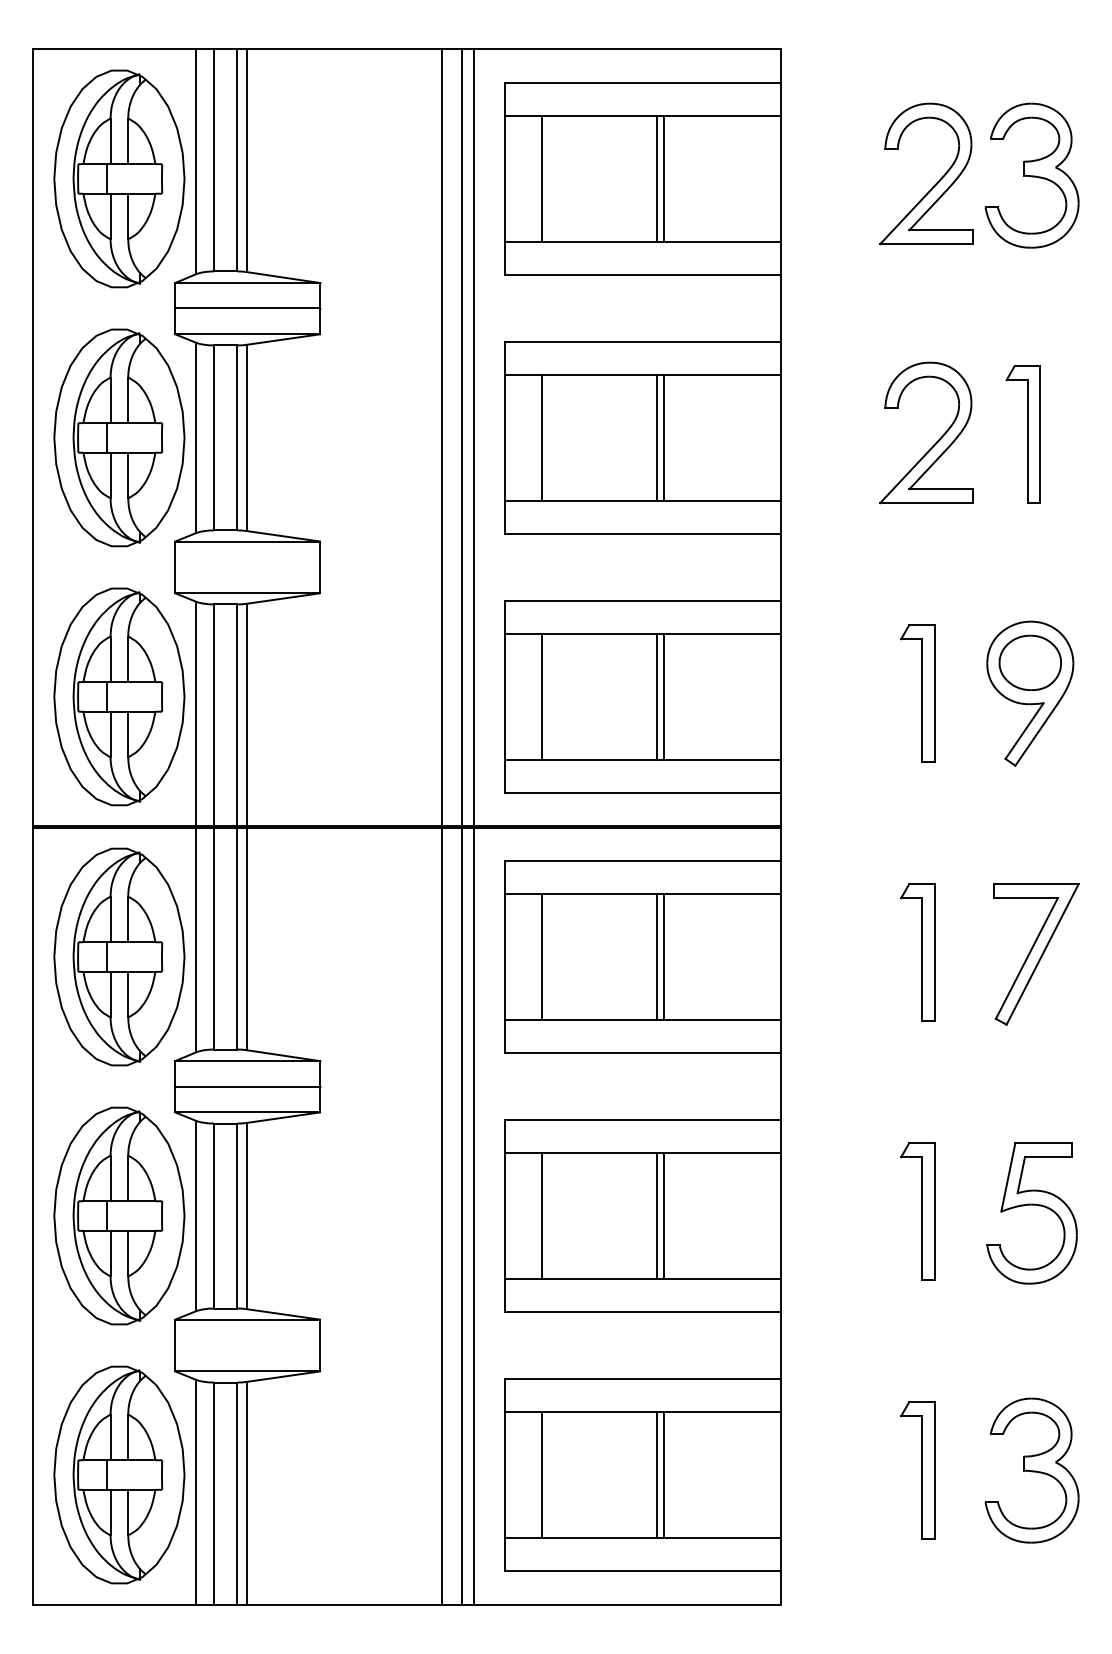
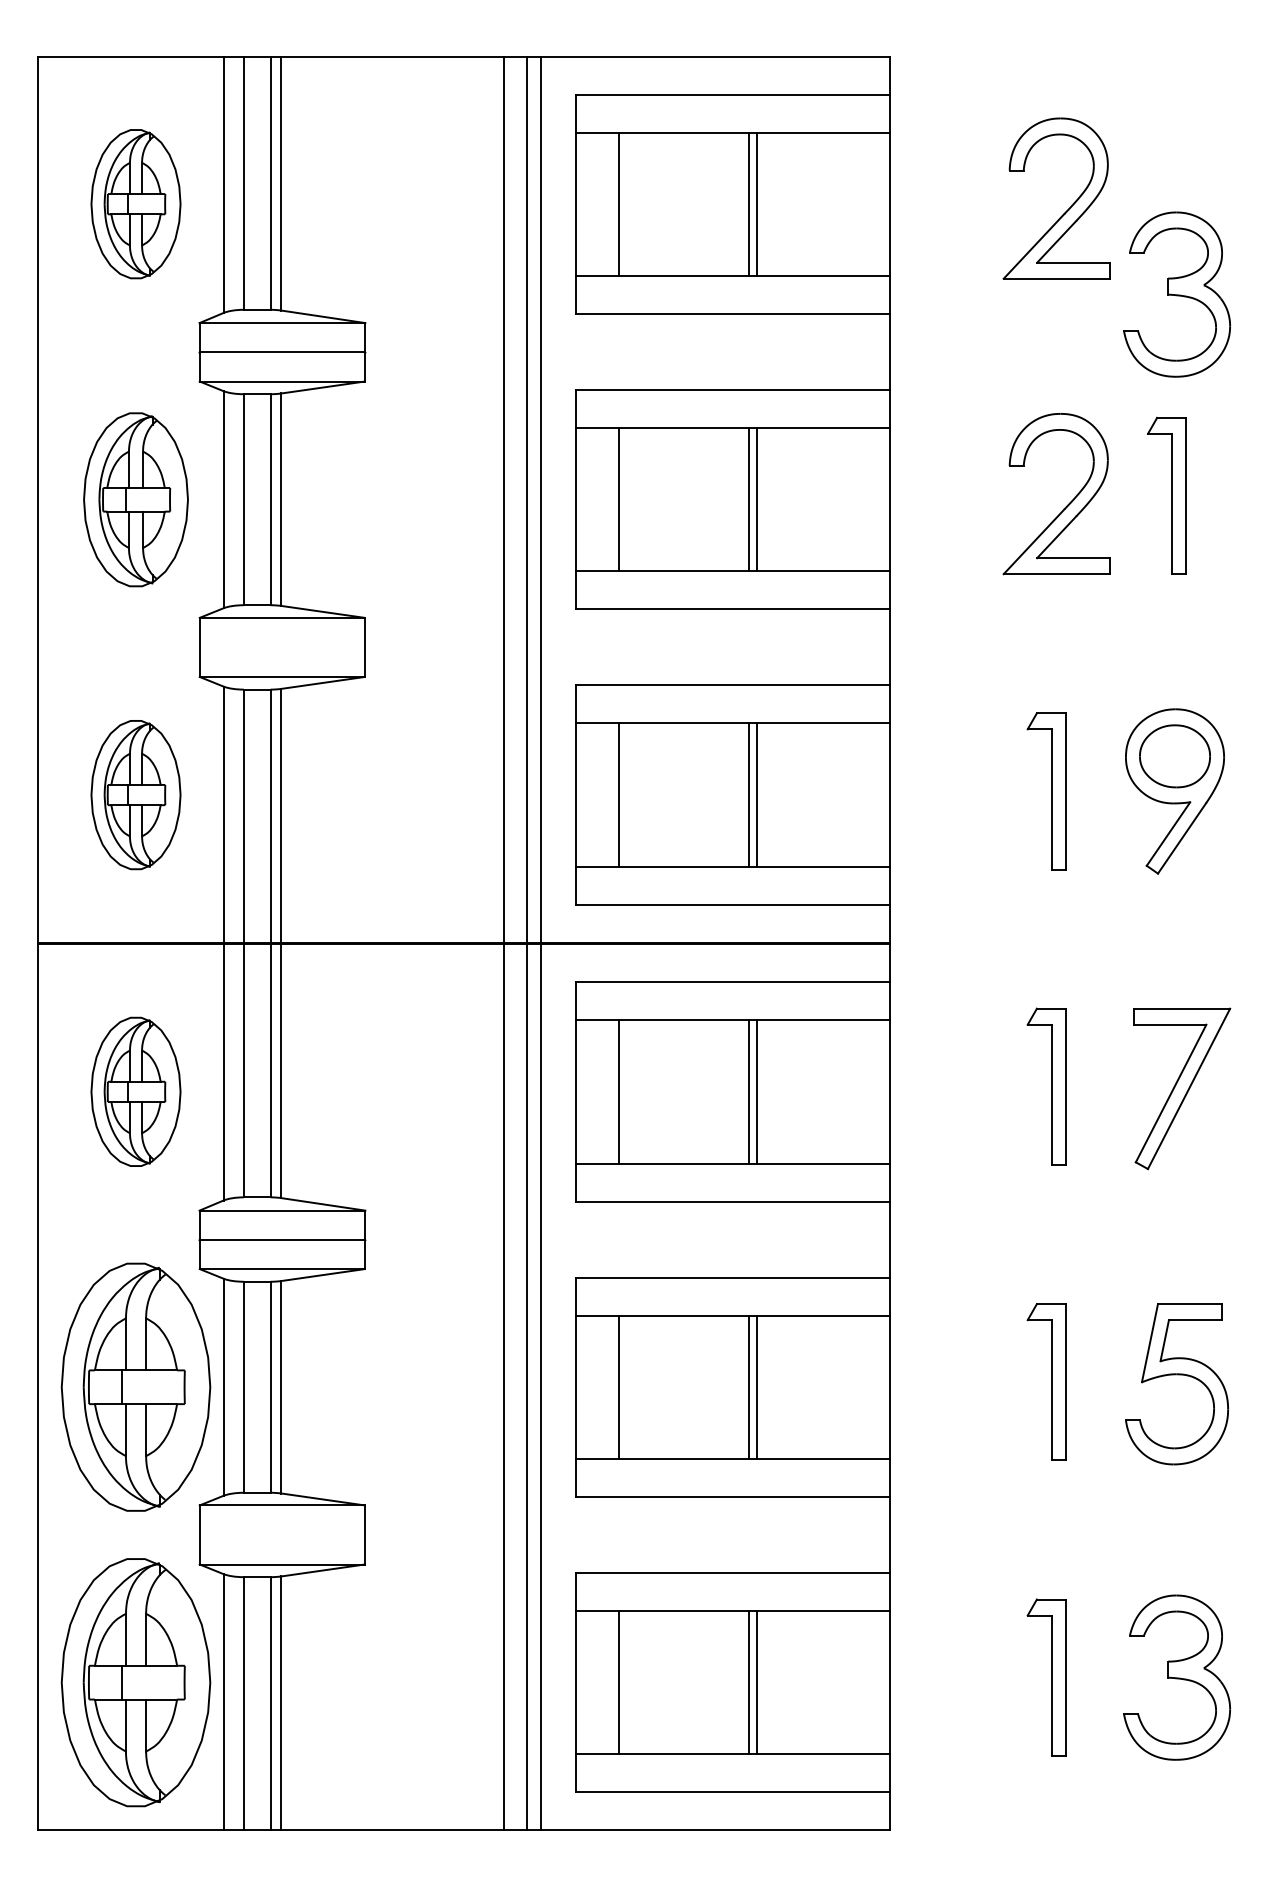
part: (1031, 175) -> (1176, 294), moved
part: (118, 178) -> (135, 203), size x0.6
part: (118, 437) -> (135, 499), size x0.7
part: (118, 696) -> (135, 794), size x0.6
part: (118, 956) -> (135, 1091), size x0.6

